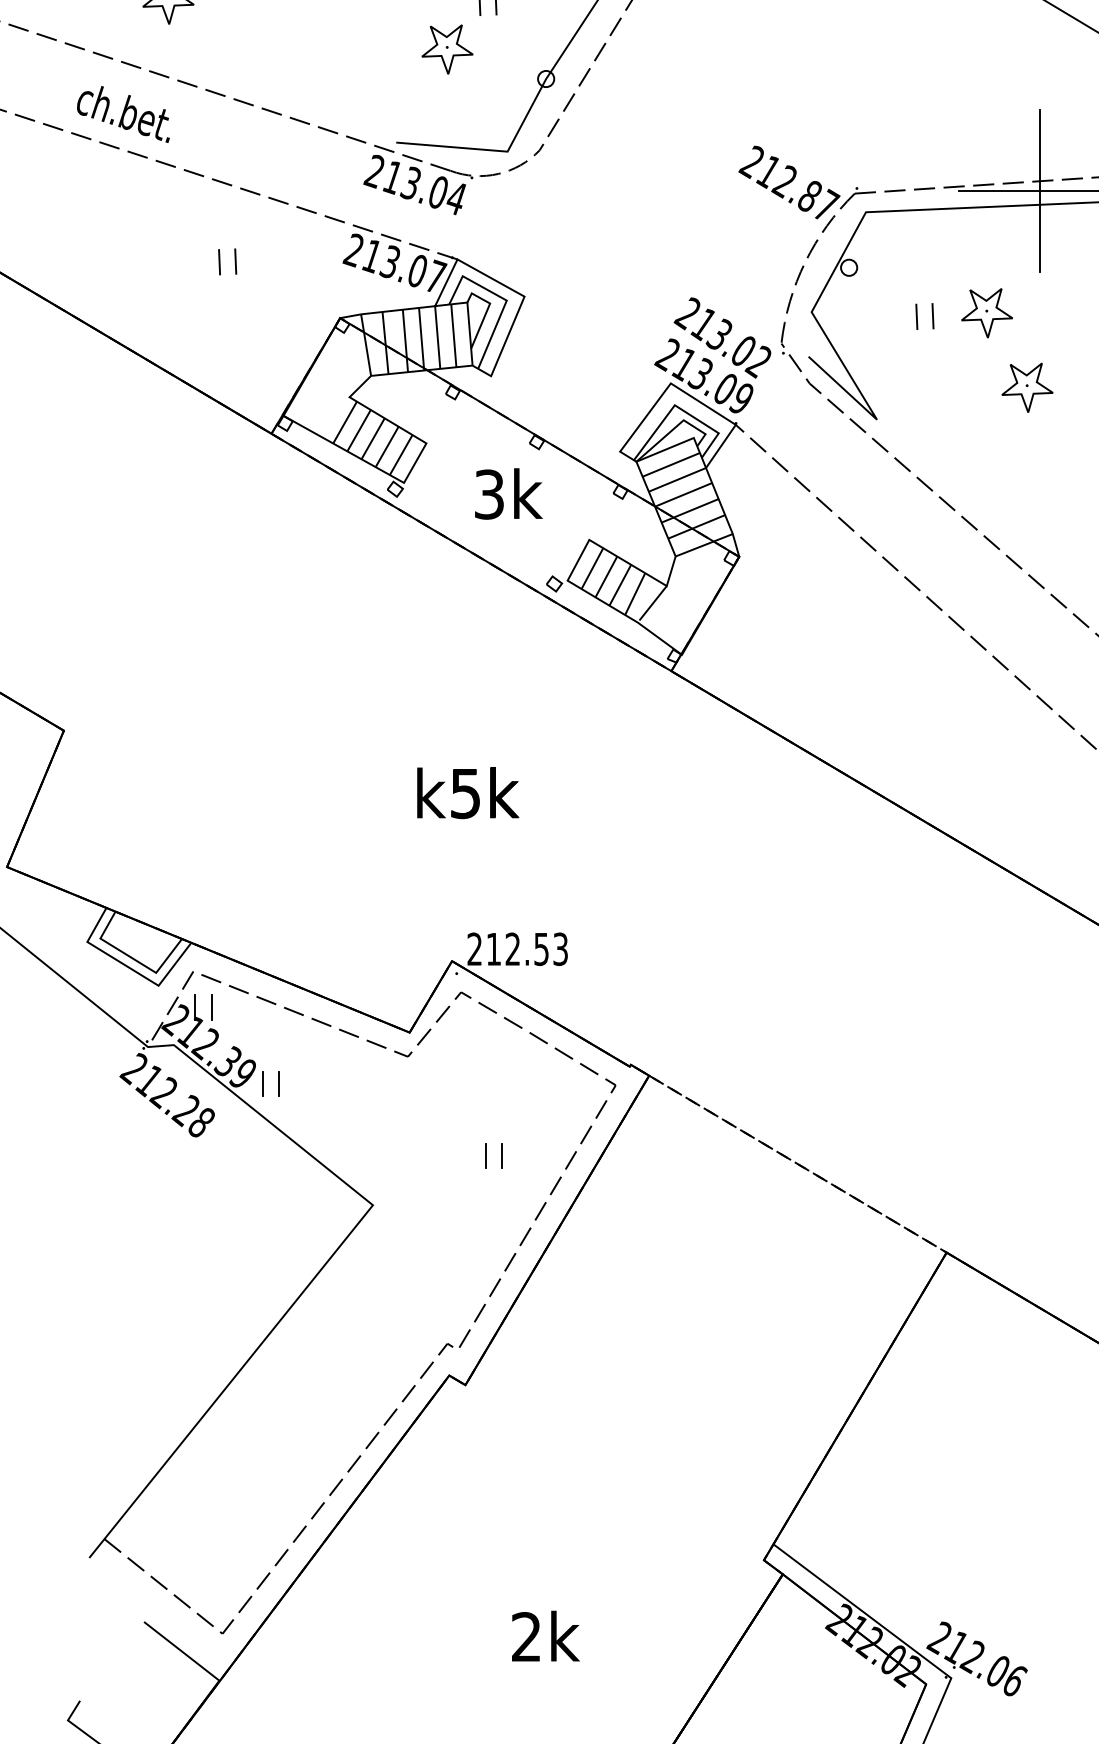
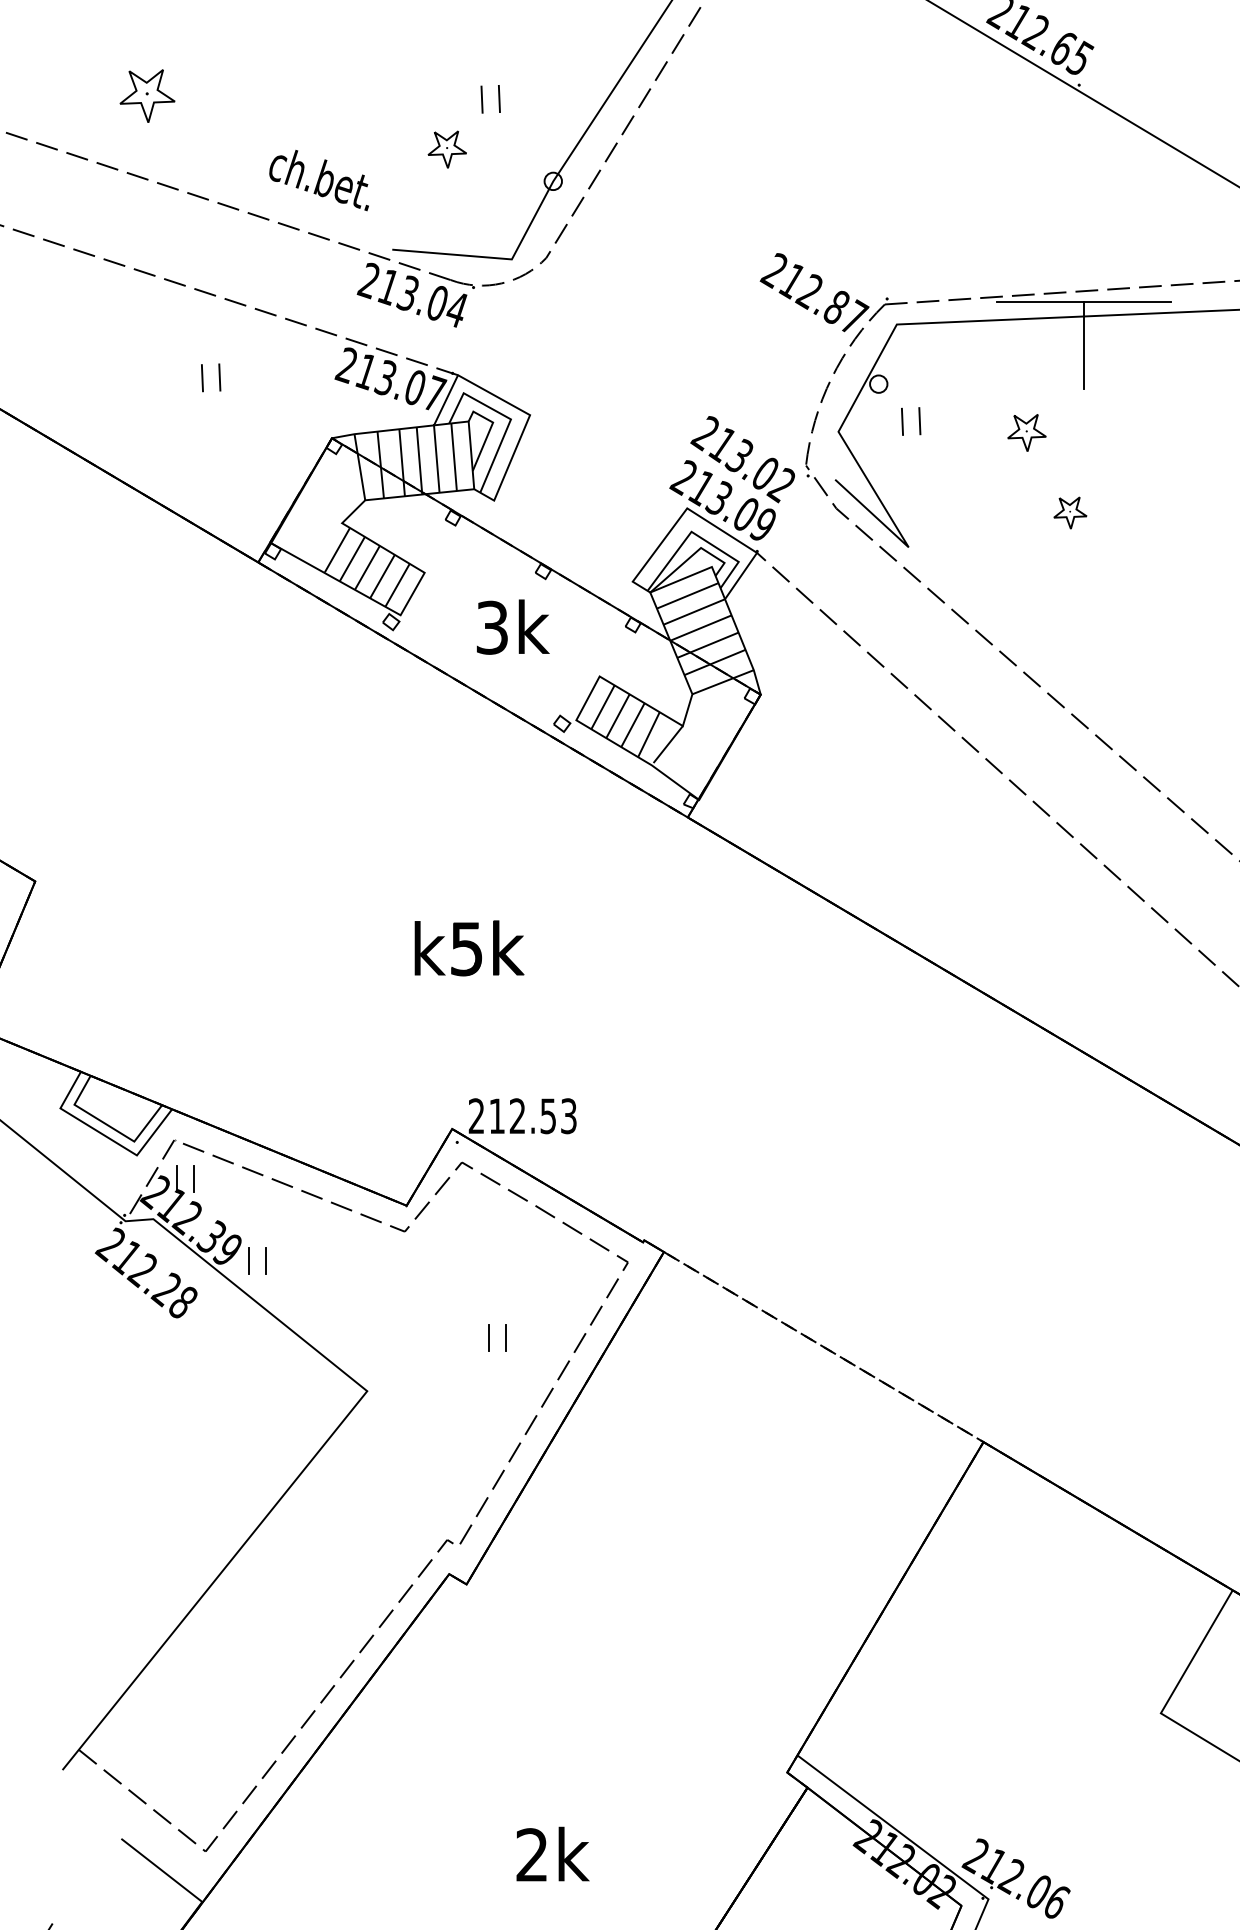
part: (447, 49) -> (447, 149), size x0.7
text: (122, 114) -> (318, 180), moved
line: (1039, 149) -> (1083, 257), removed
part: (986, 312) -> (1026, 432), size x0.7
part: (931, 314) -> (918, 419), moved
part: (1027, 387) -> (1070, 512), size x0.6

